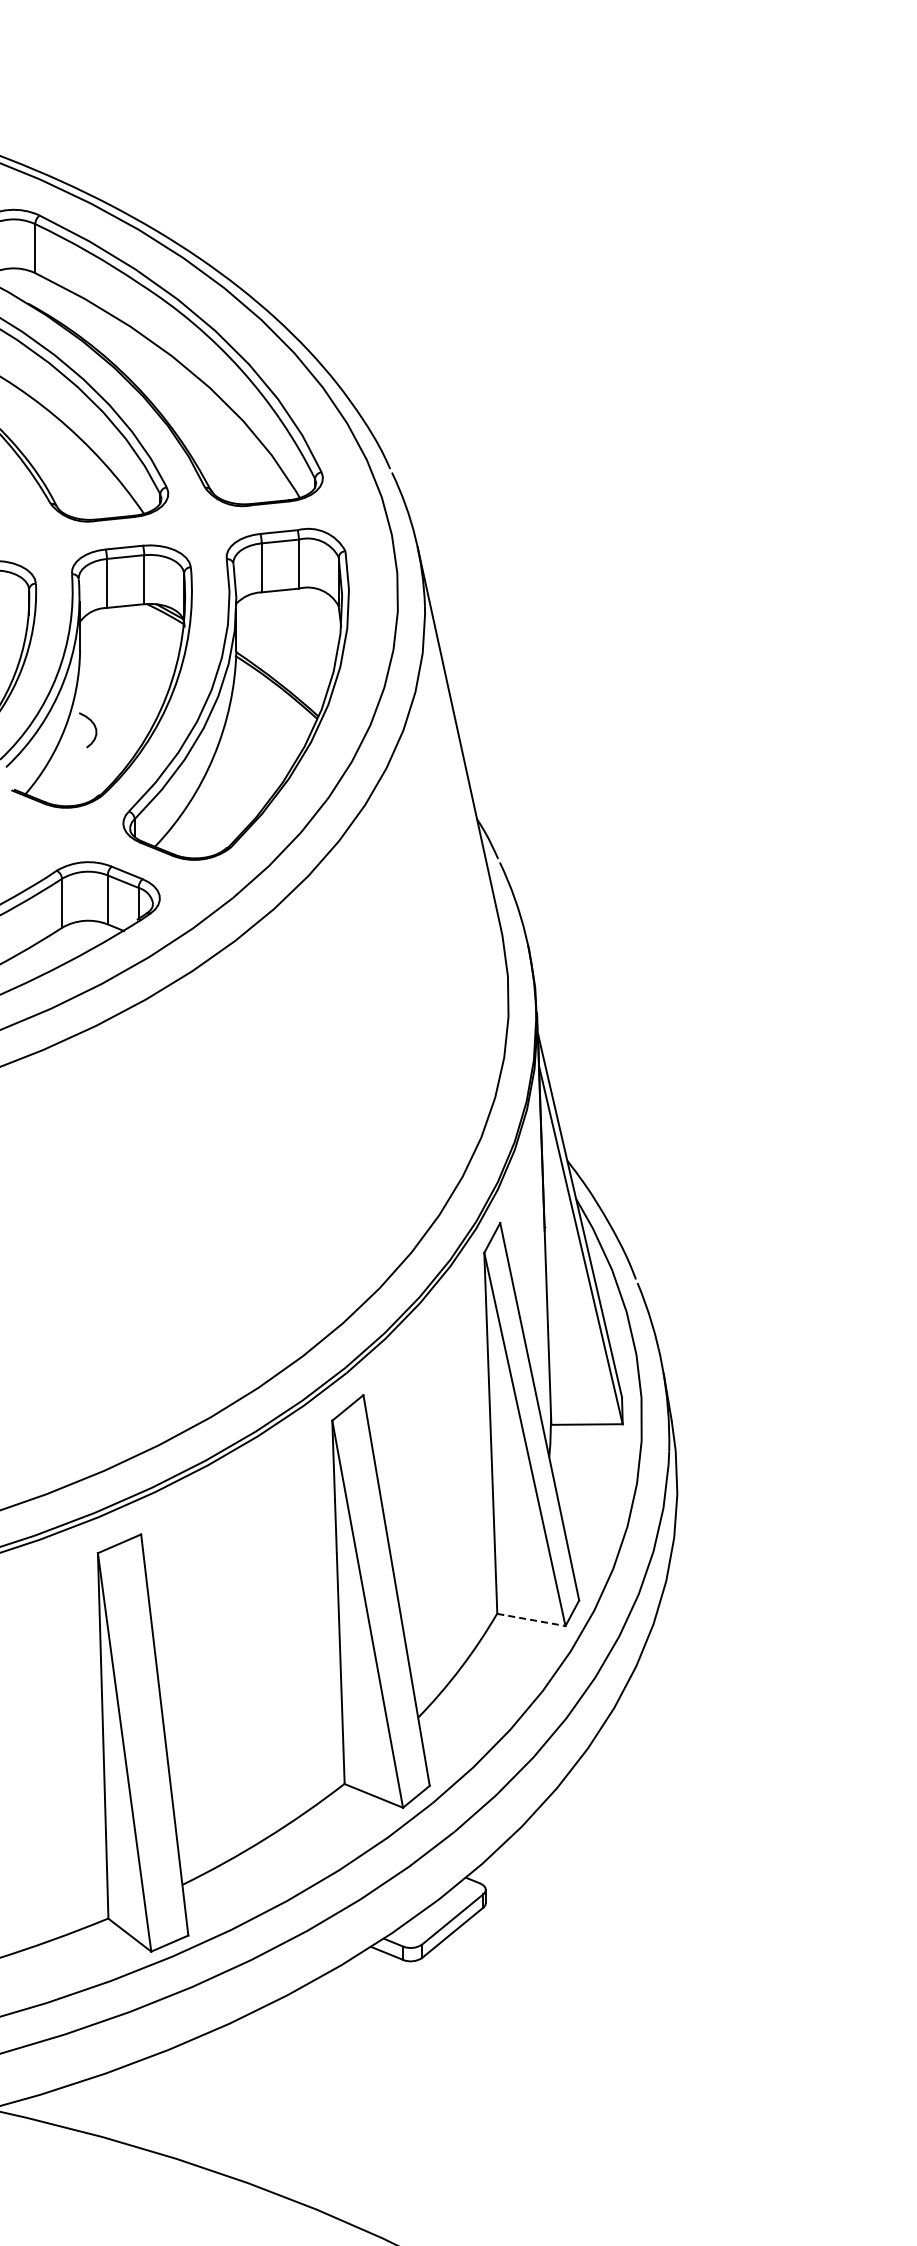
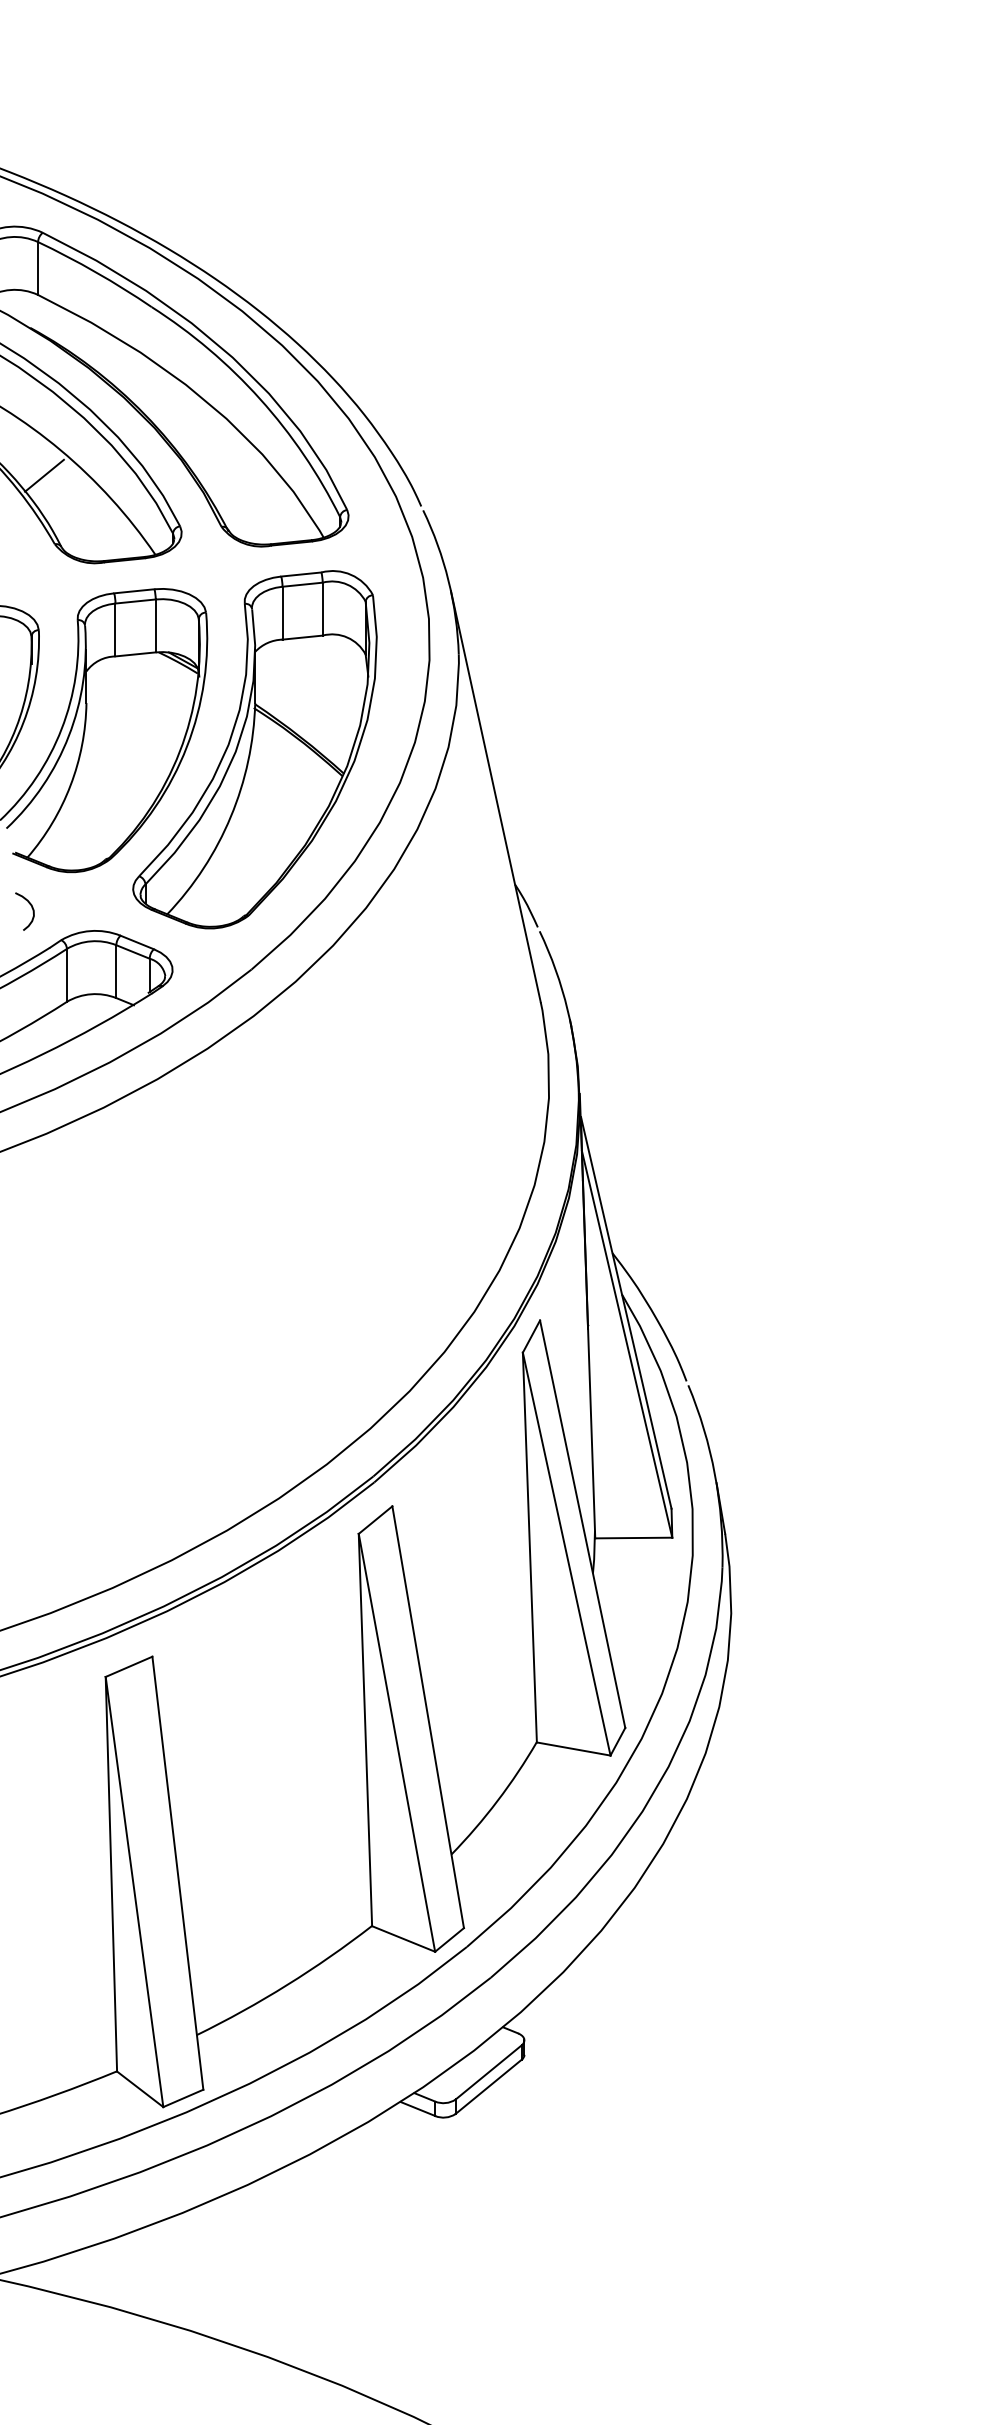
line: (41, 440) -> (44, 475), added
curve: (94, 728) -> (31, 909), moved
line: (531, 1619) -> (573, 1748), dashed -> solid

